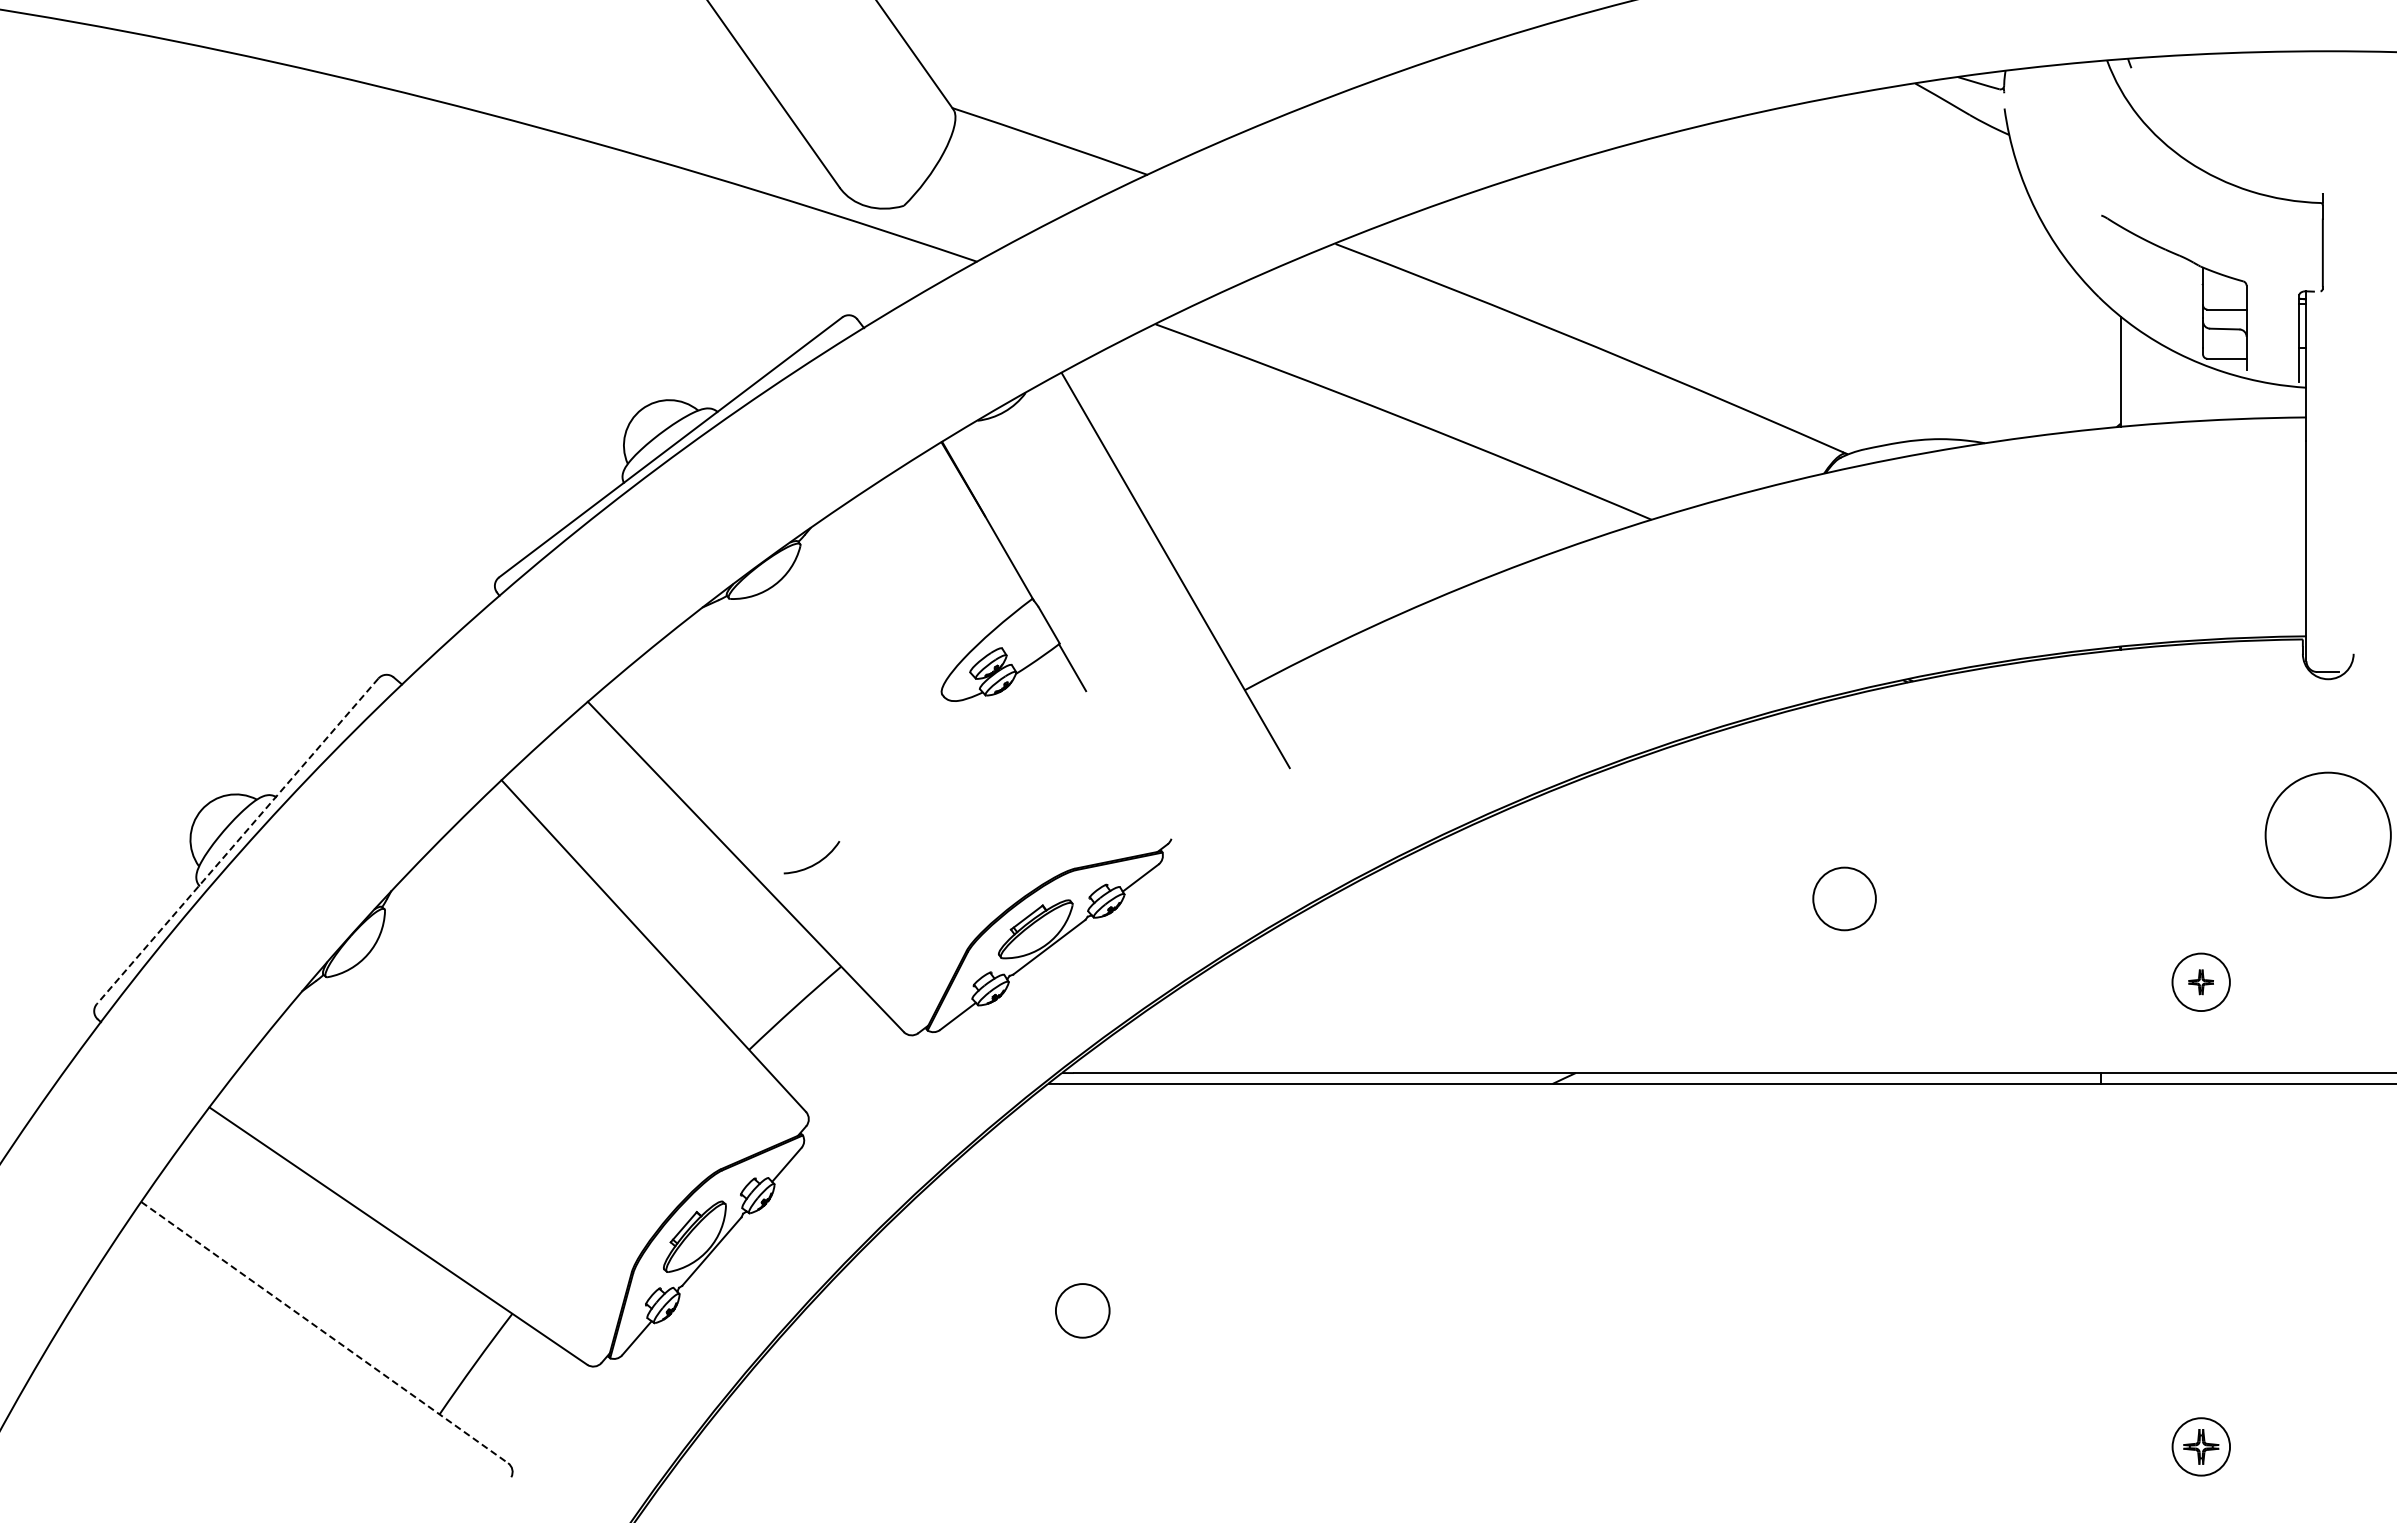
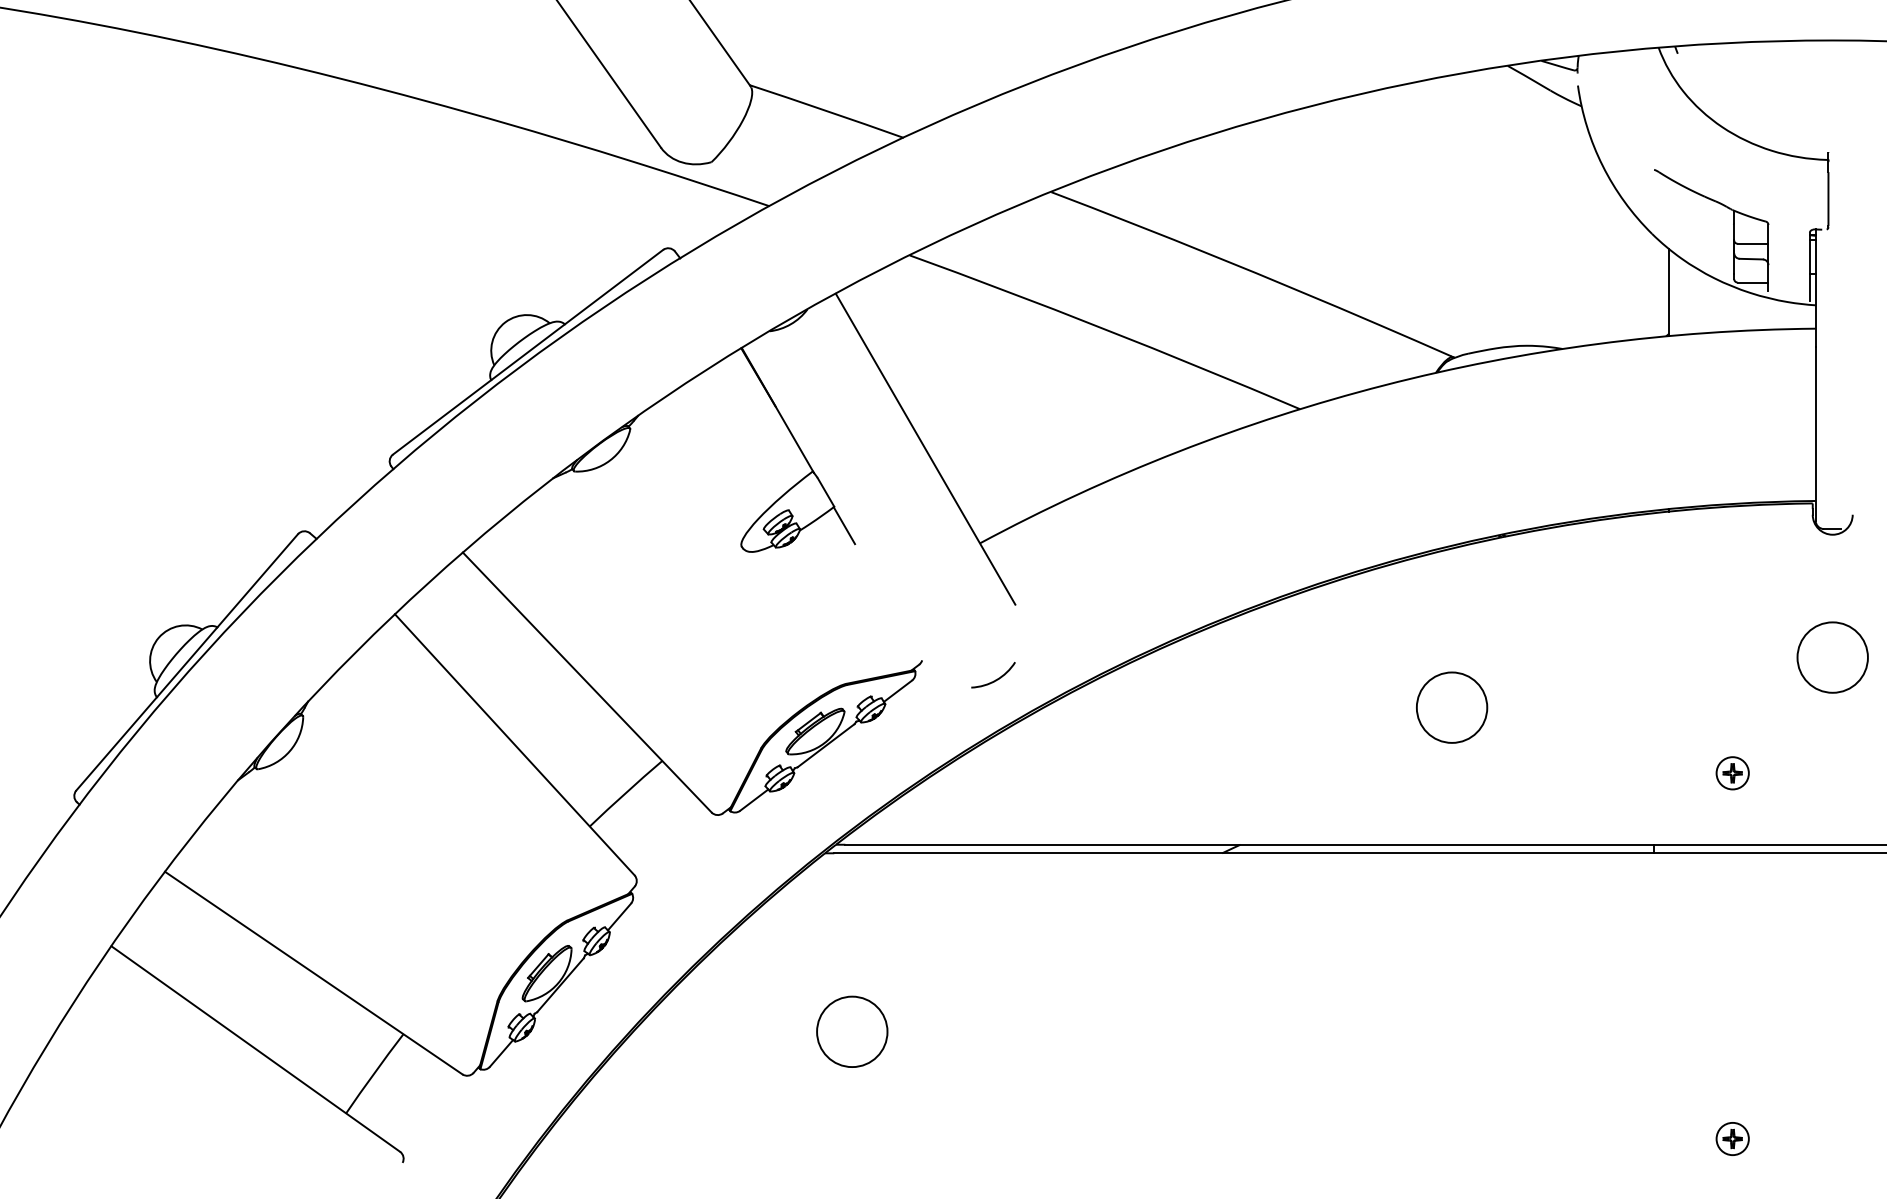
circle: (2328, 835) -> (1832, 657), size x0.71
line: (237, 841) -> (187, 662), dashed -> solid
curve: (814, 863) -> (995, 679), moved
circle: (1844, 898) -> (1451, 707), size x1.43
circle: (2200, 981) -> (1732, 772), size x0.71
circle: (1082, 1310) -> (852, 1031), size x1.67
line: (325, 1332) -> (256, 1048), dashed -> solid
part: (2200, 1446) -> (1732, 1138), size x0.71

